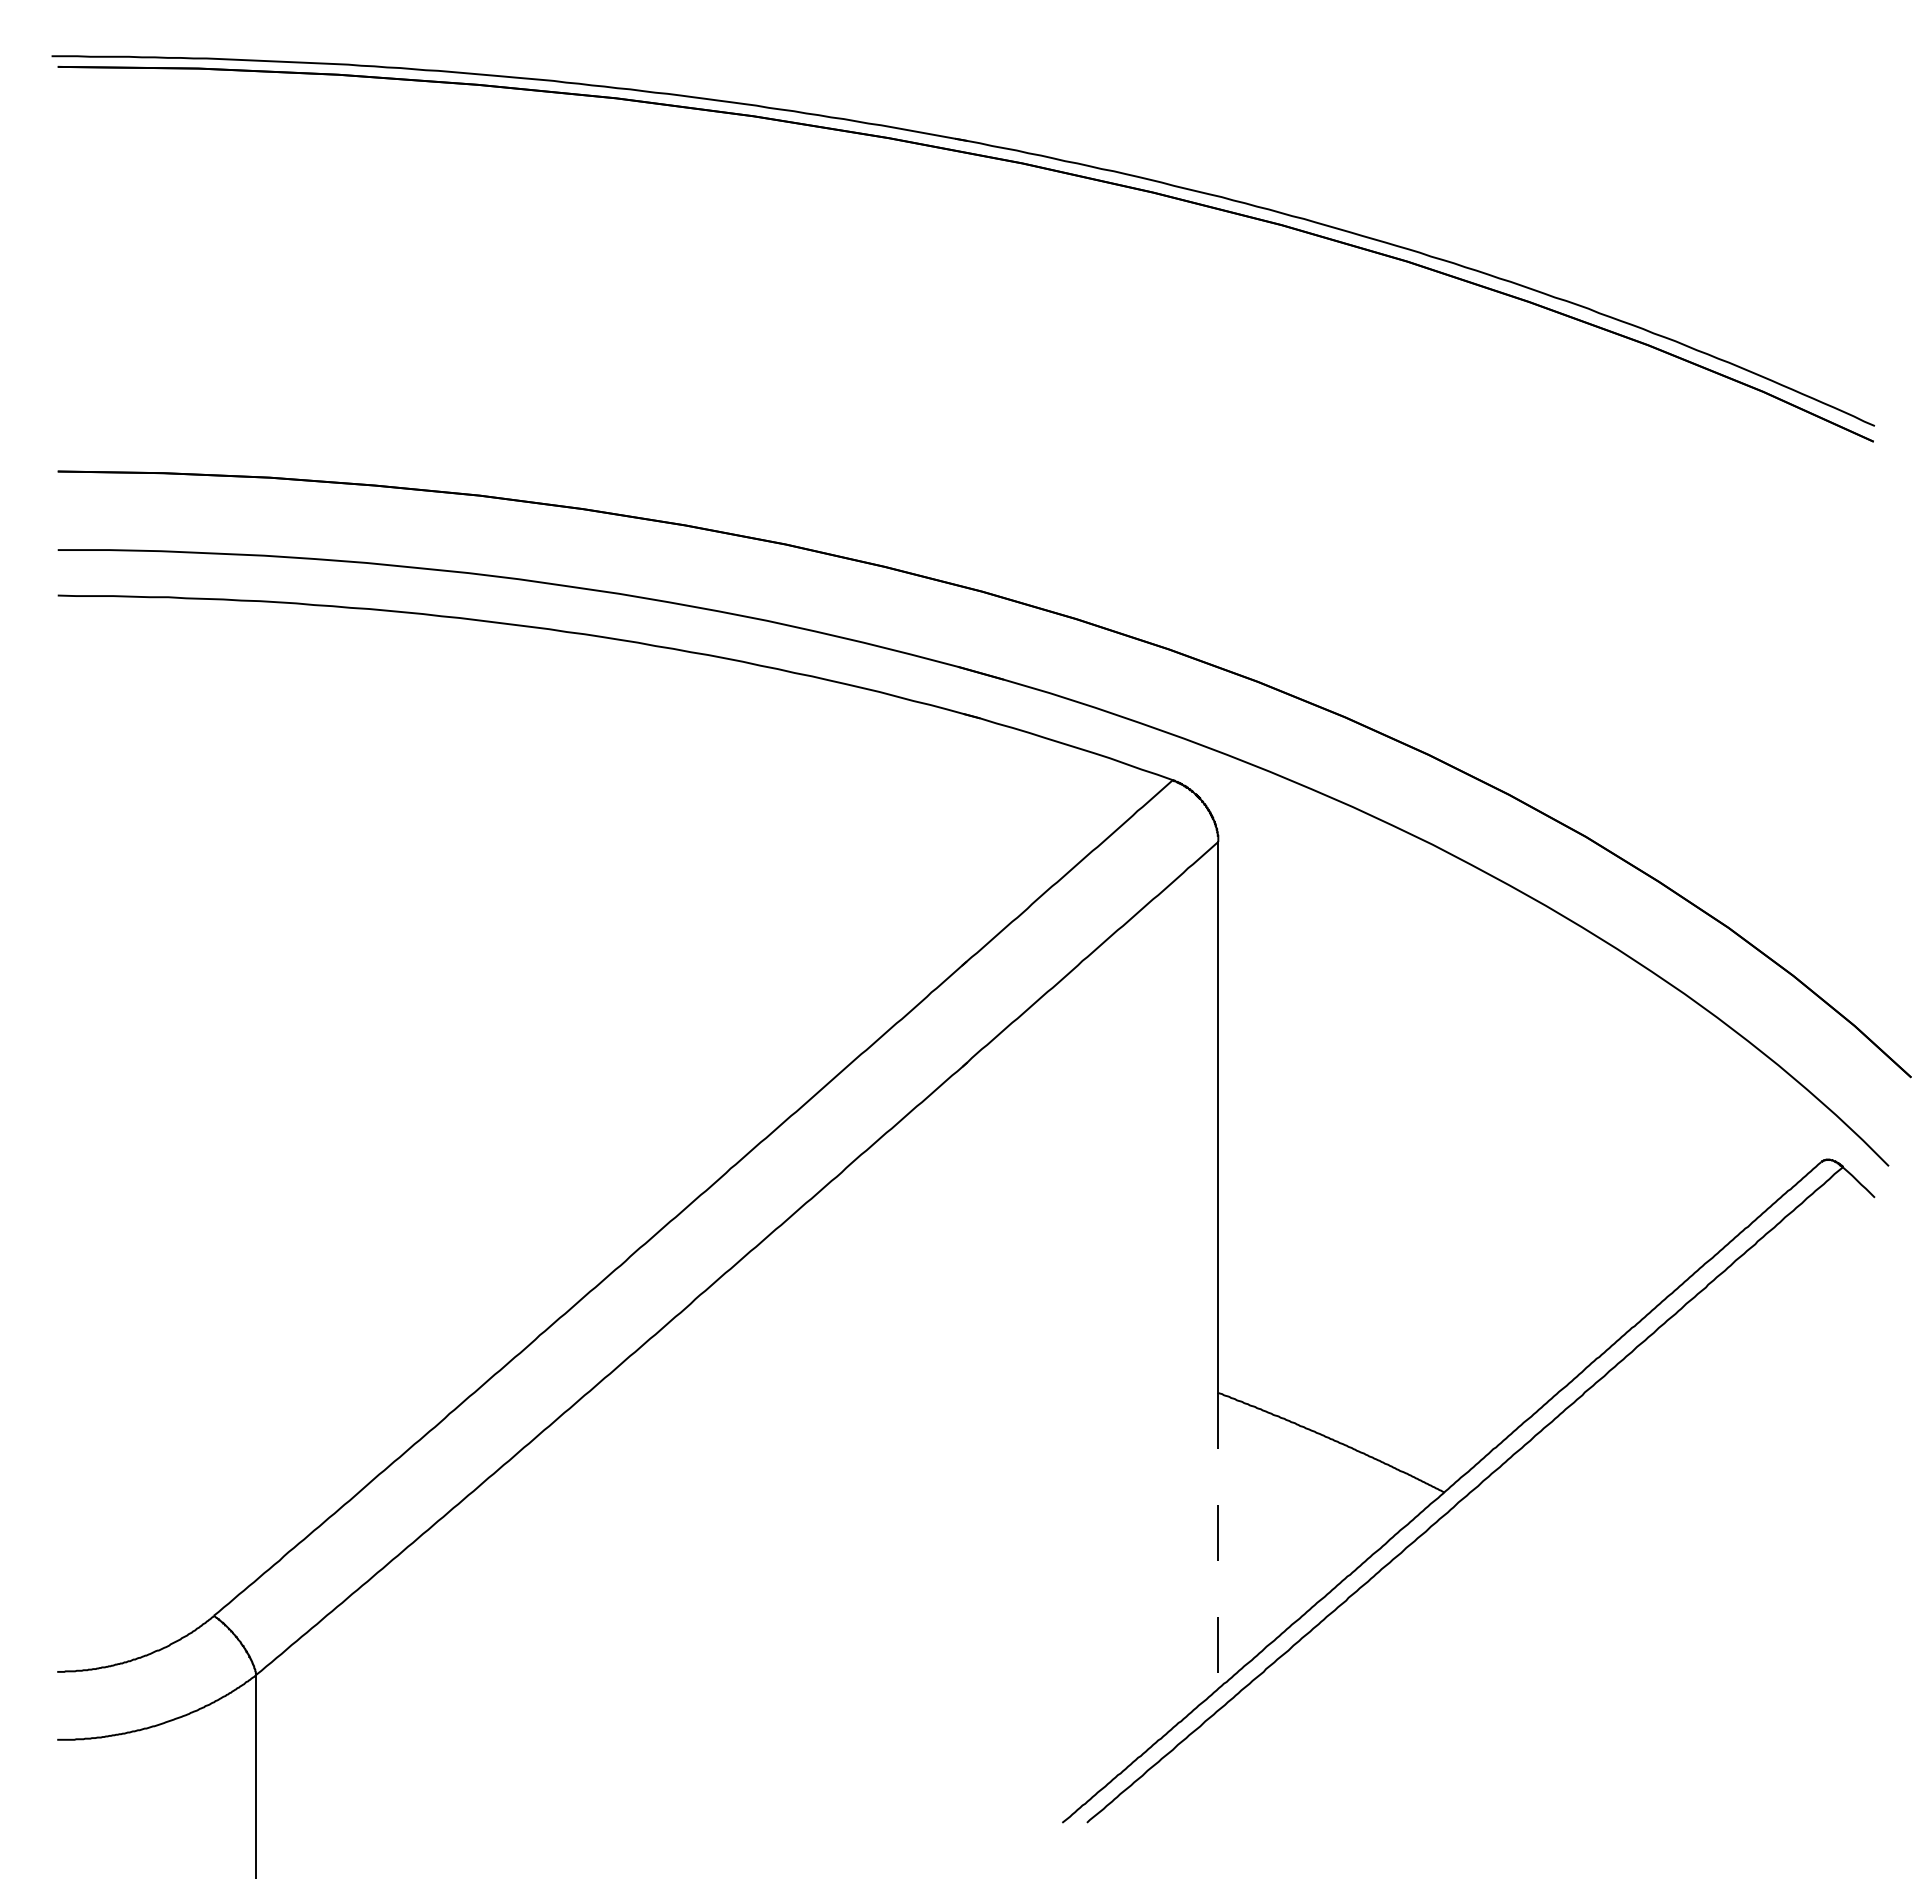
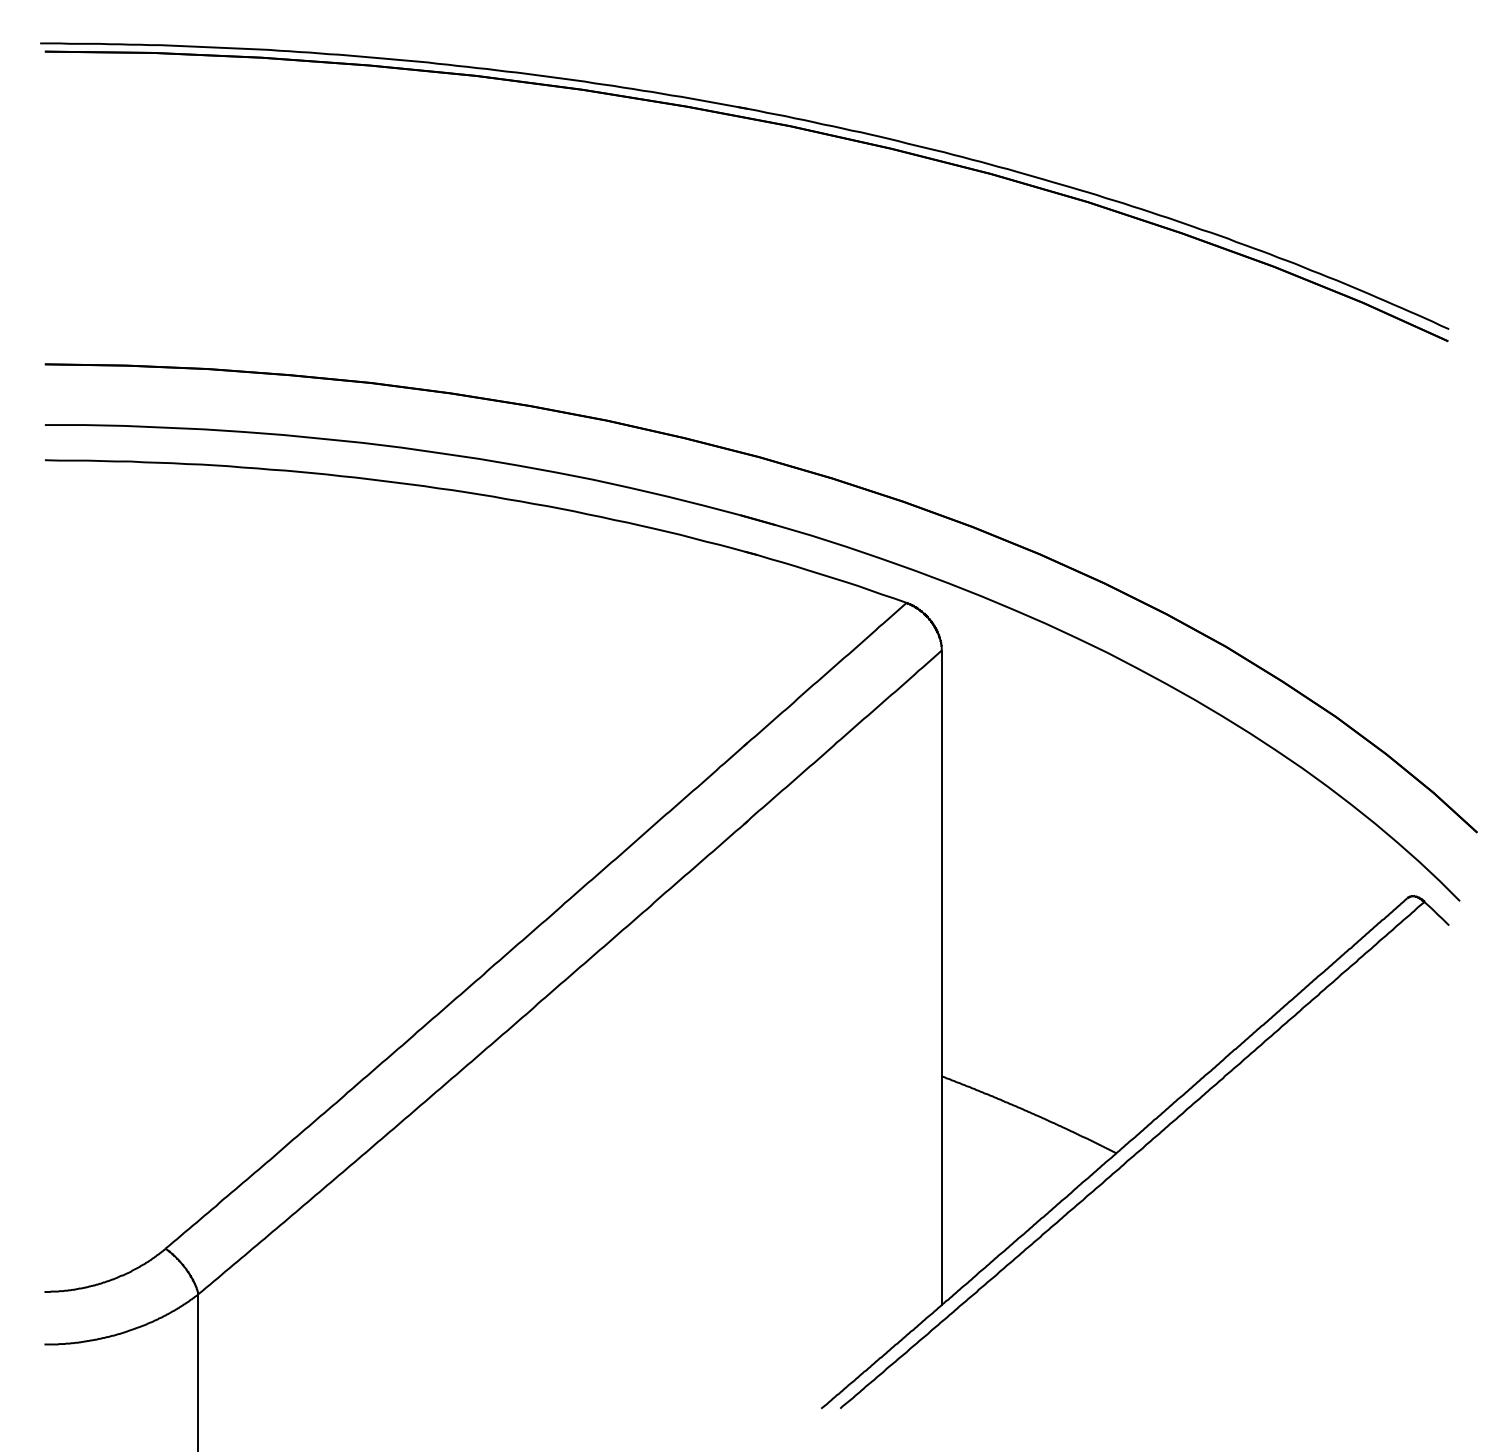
line: (1218, 1540) -> (941, 1190), dashed -> solid

